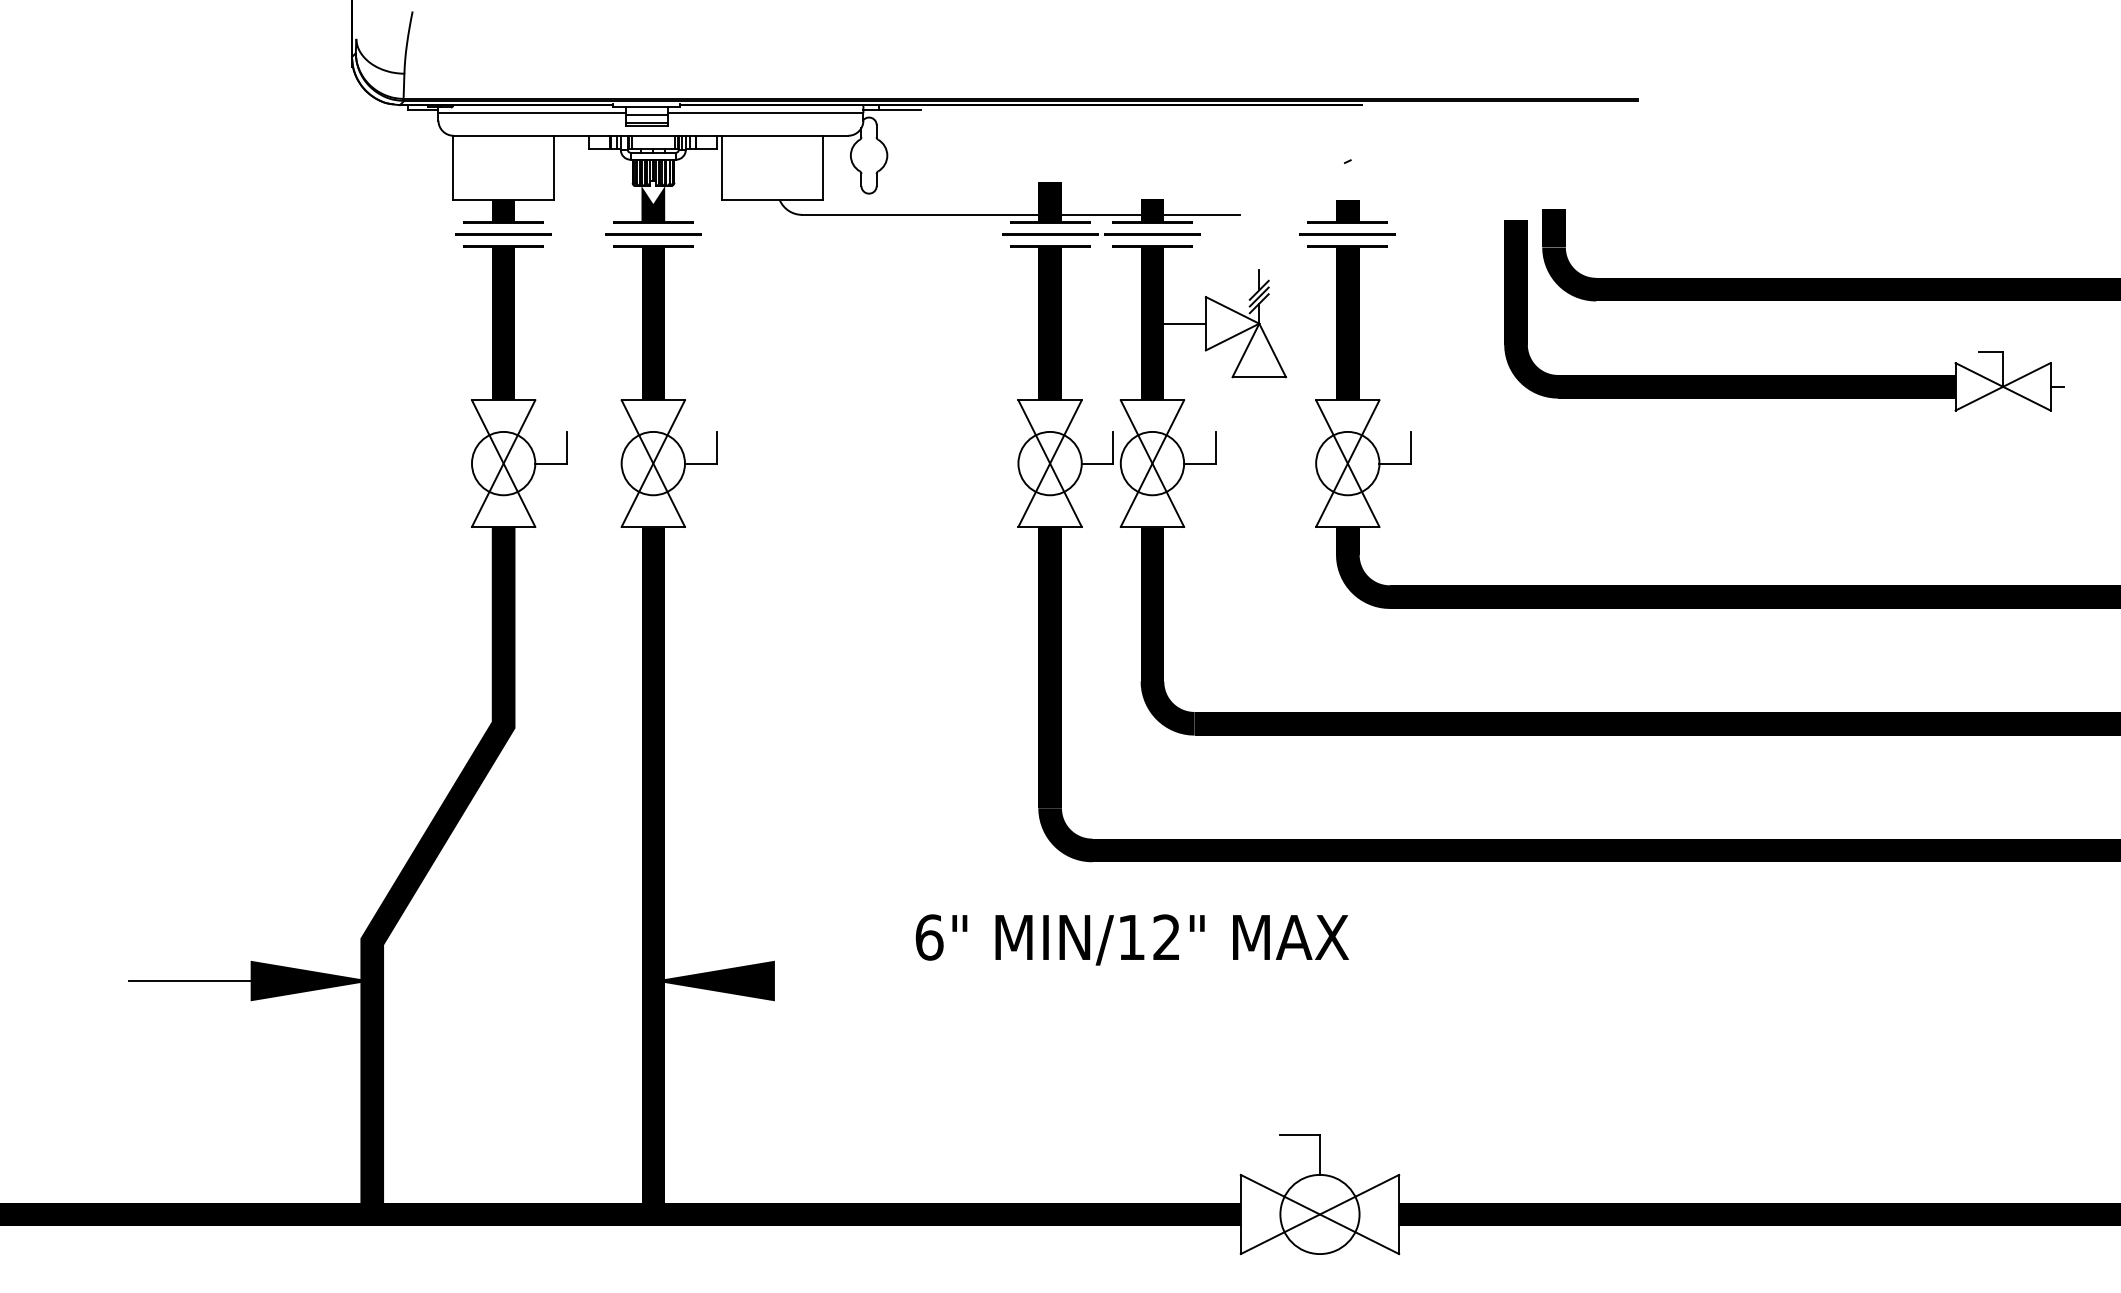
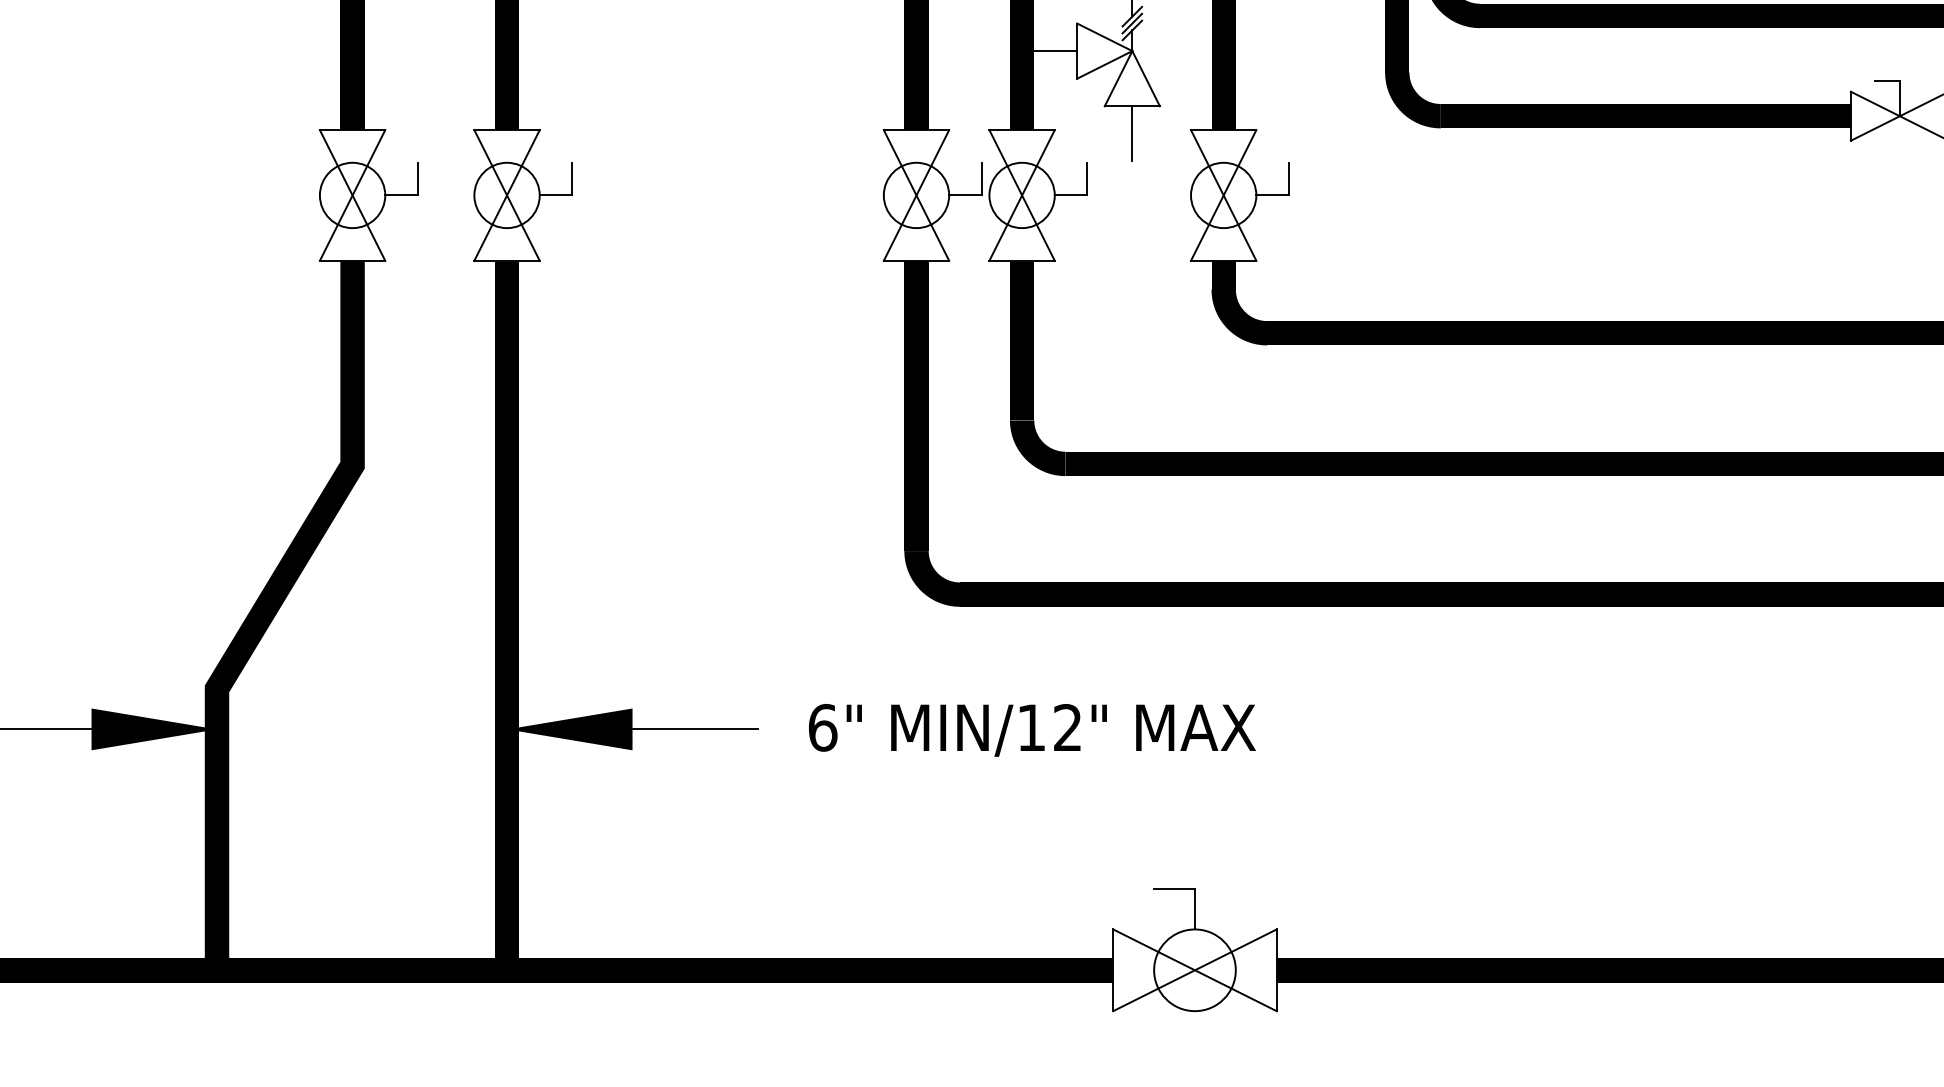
line: (1259, 403) -> (1132, 133), added
text: (1131, 939) -> (1031, 729), moved
line: (835, 981) -> (695, 729), added

